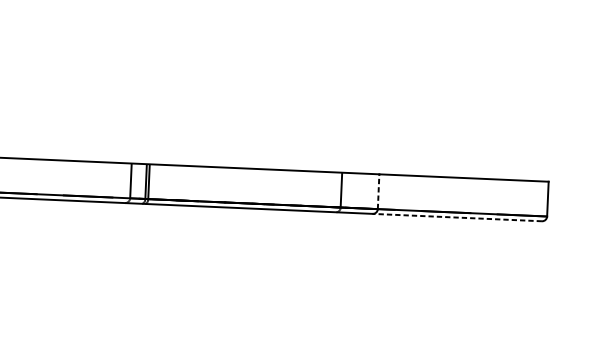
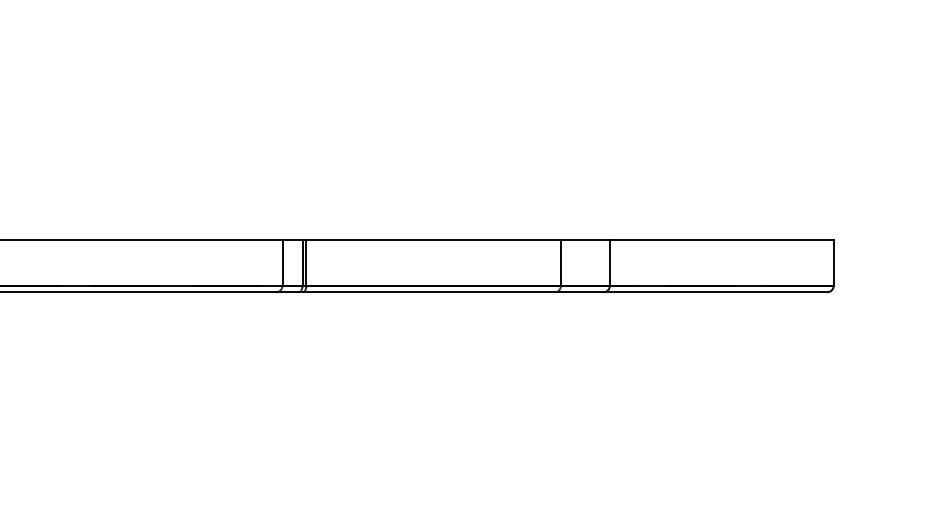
line: (378, 191) -> (609, 262), dashed -> solid
line: (457, 217) -> (715, 292), dashed -> solid

